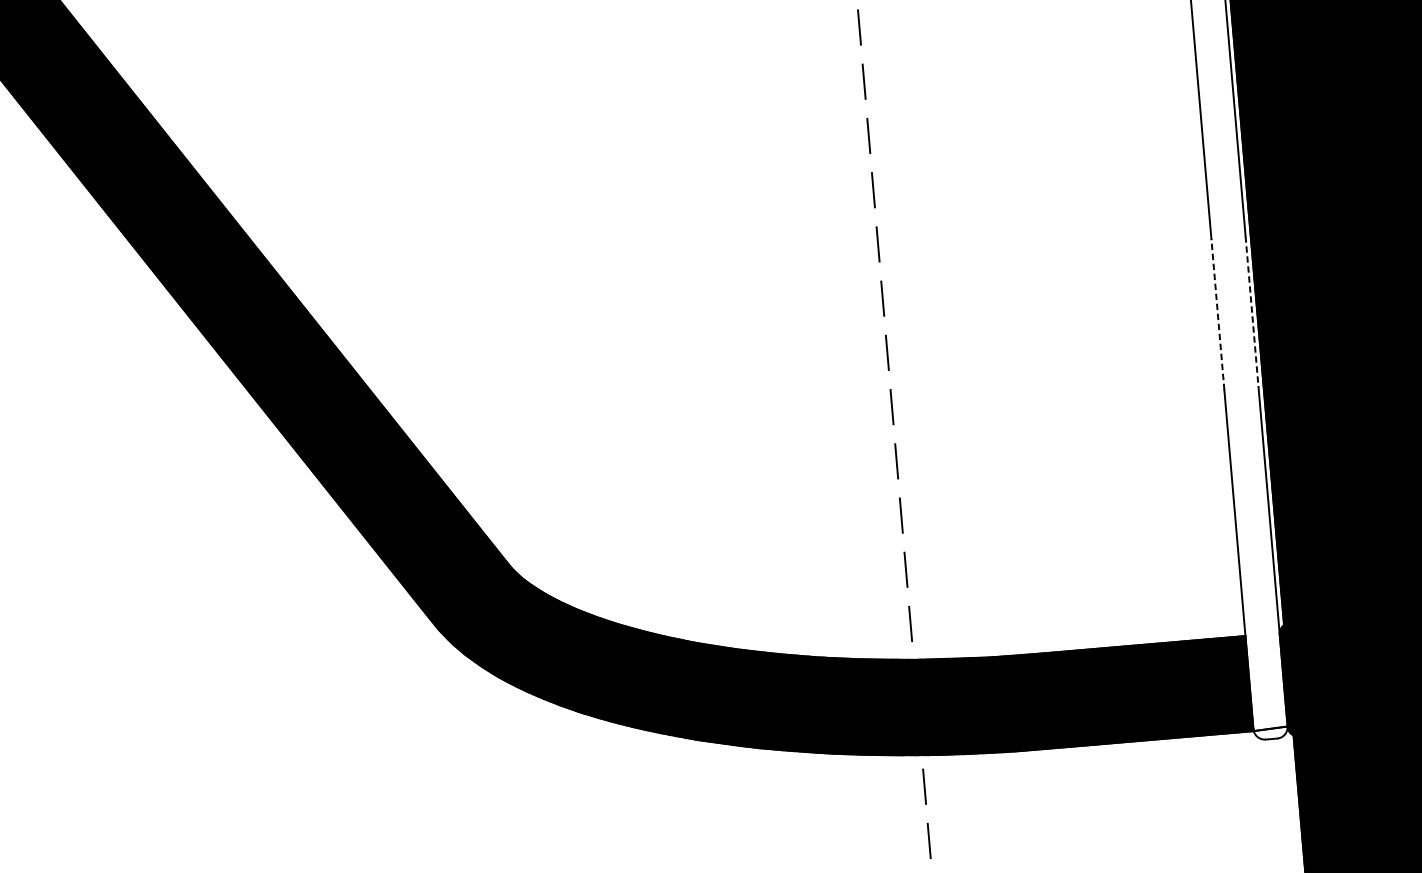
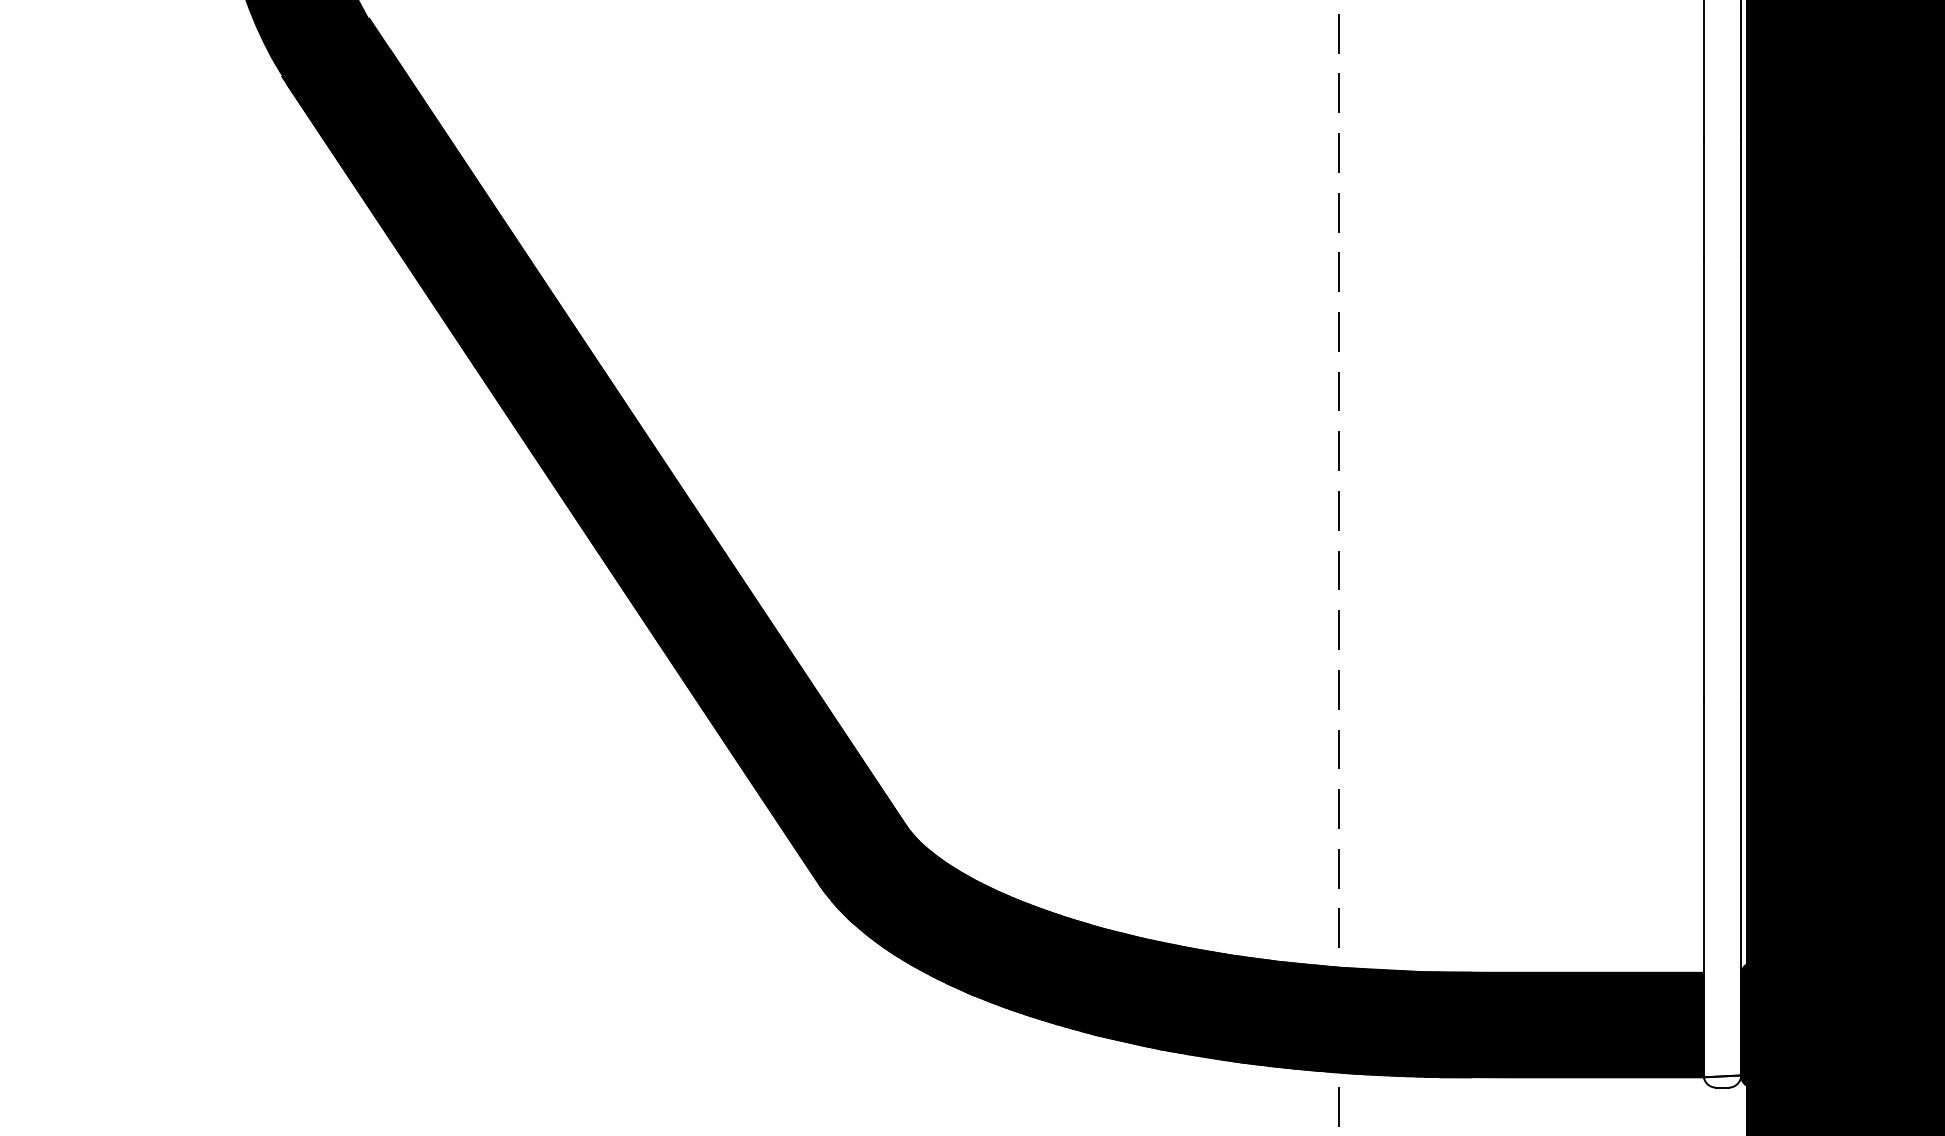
line: (1252, 311) -> (1741, 619), dashed -> solid
line: (1217, 314) -> (1703, 619), dashed -> solid

